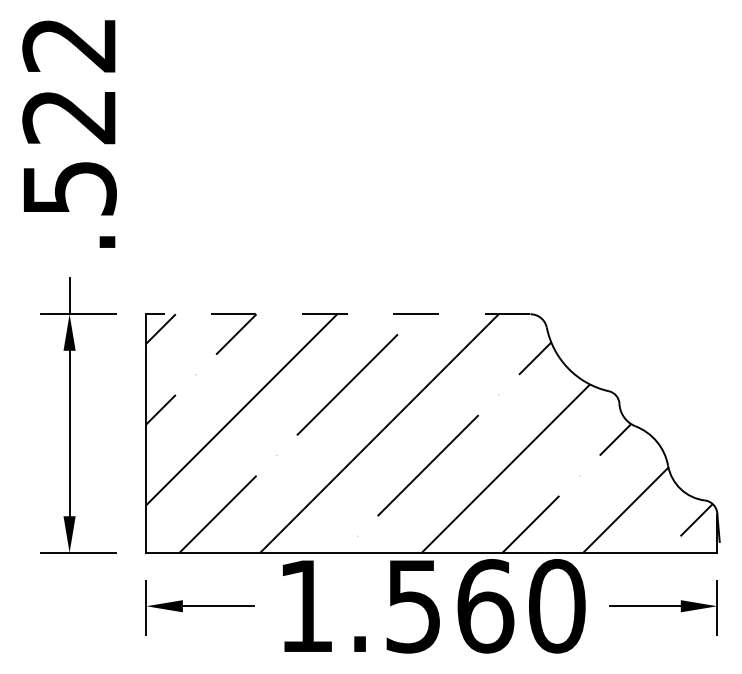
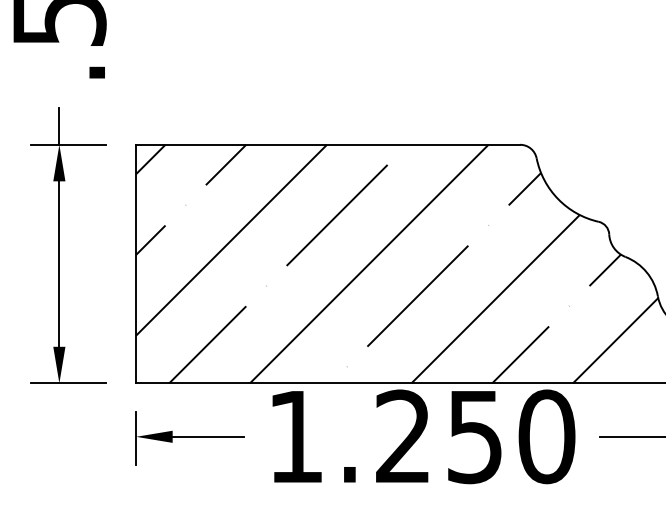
line: (337, 314) -> (327, 145), dashed -> solid
text: (450, 606) -> (440, 437), 1.560 -> 1.250

